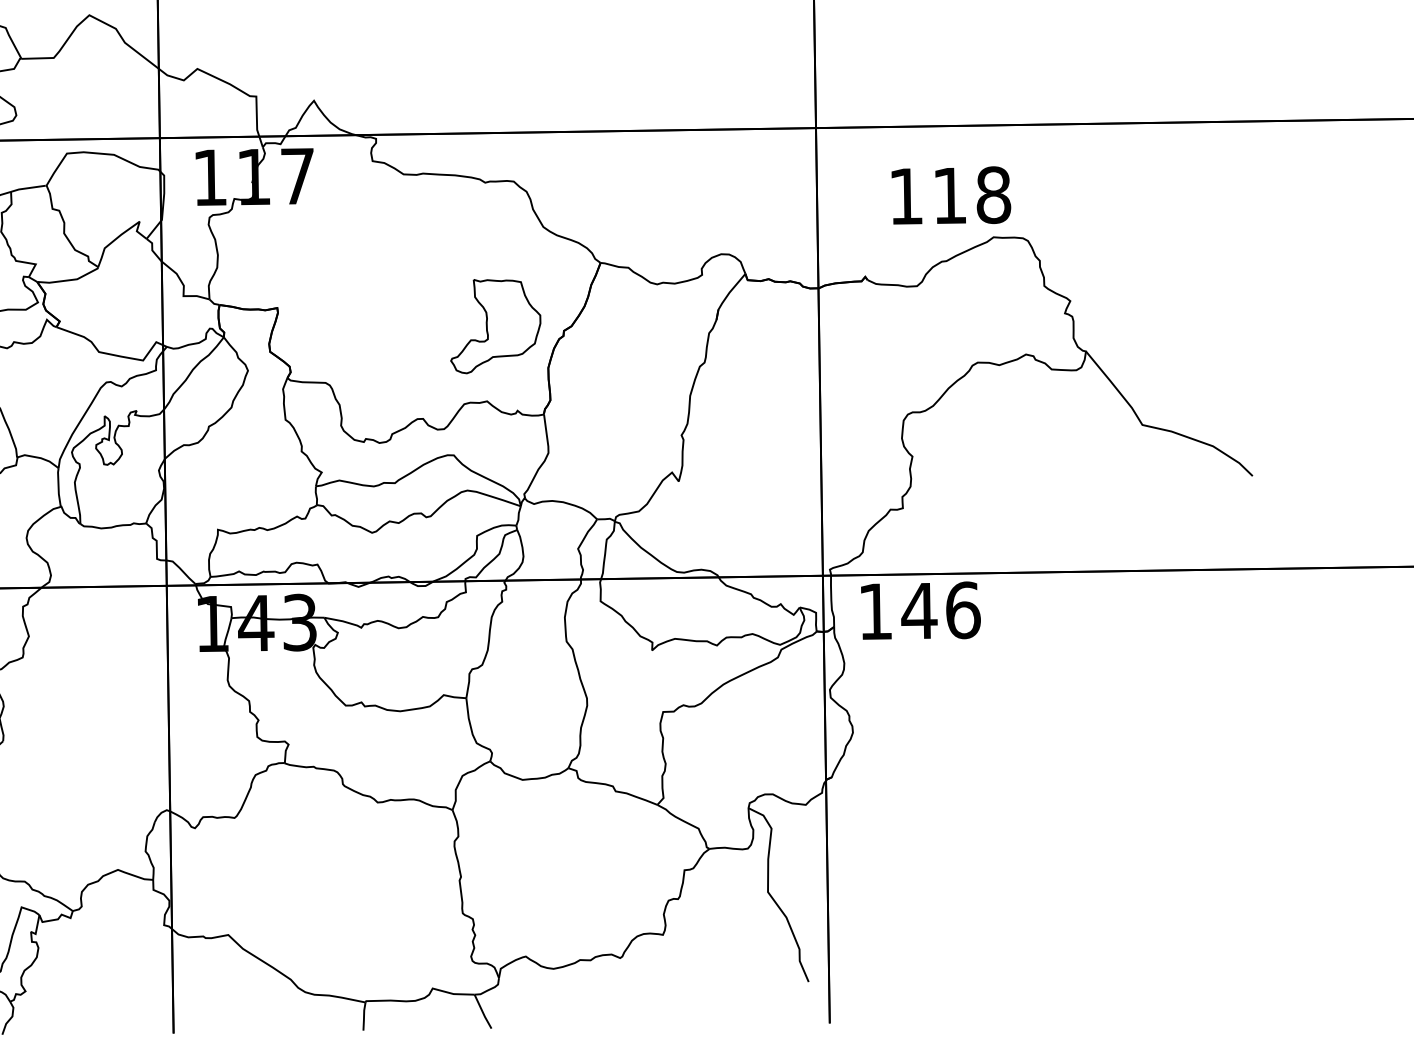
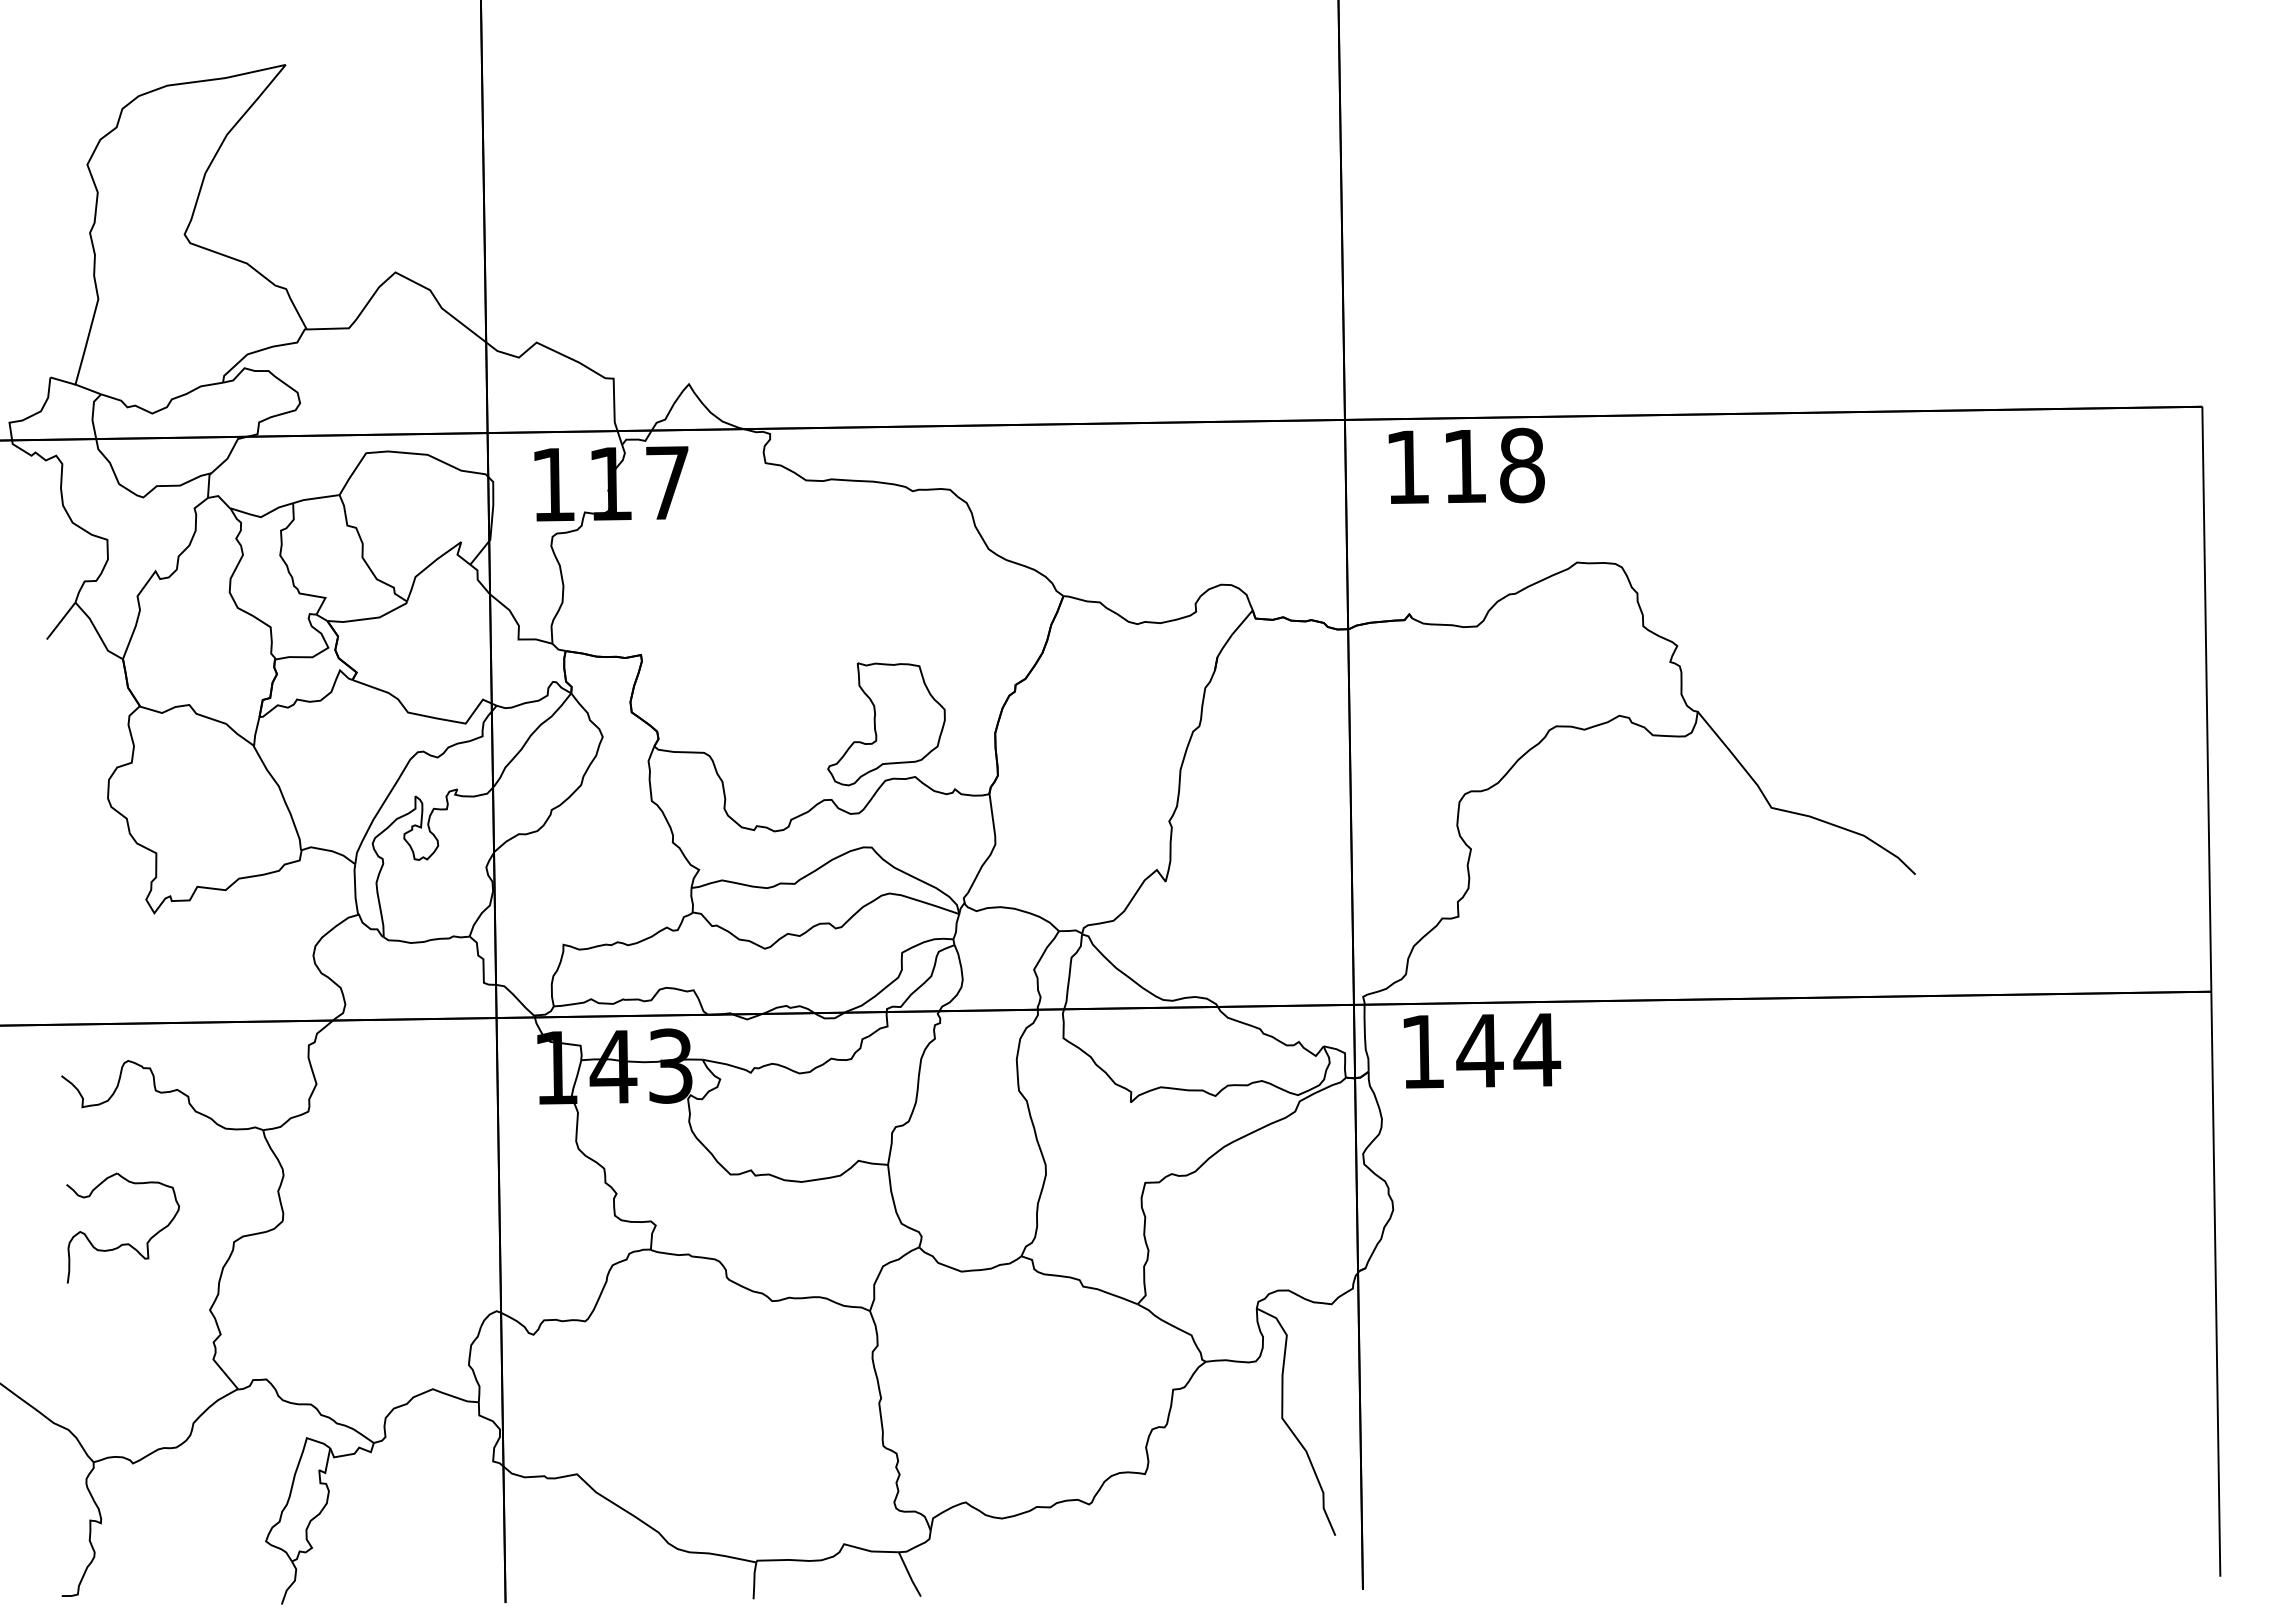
text: (951, 195) -> (1466, 465), moved
part: (495, 326) -> (886, 724), moved
text: (963, 609) -> (1537, 1049), 146 -> 144

